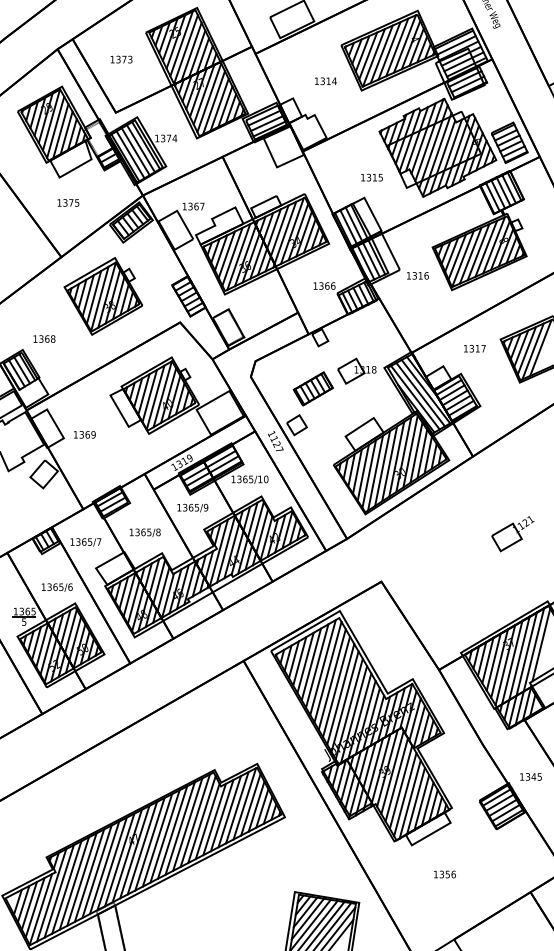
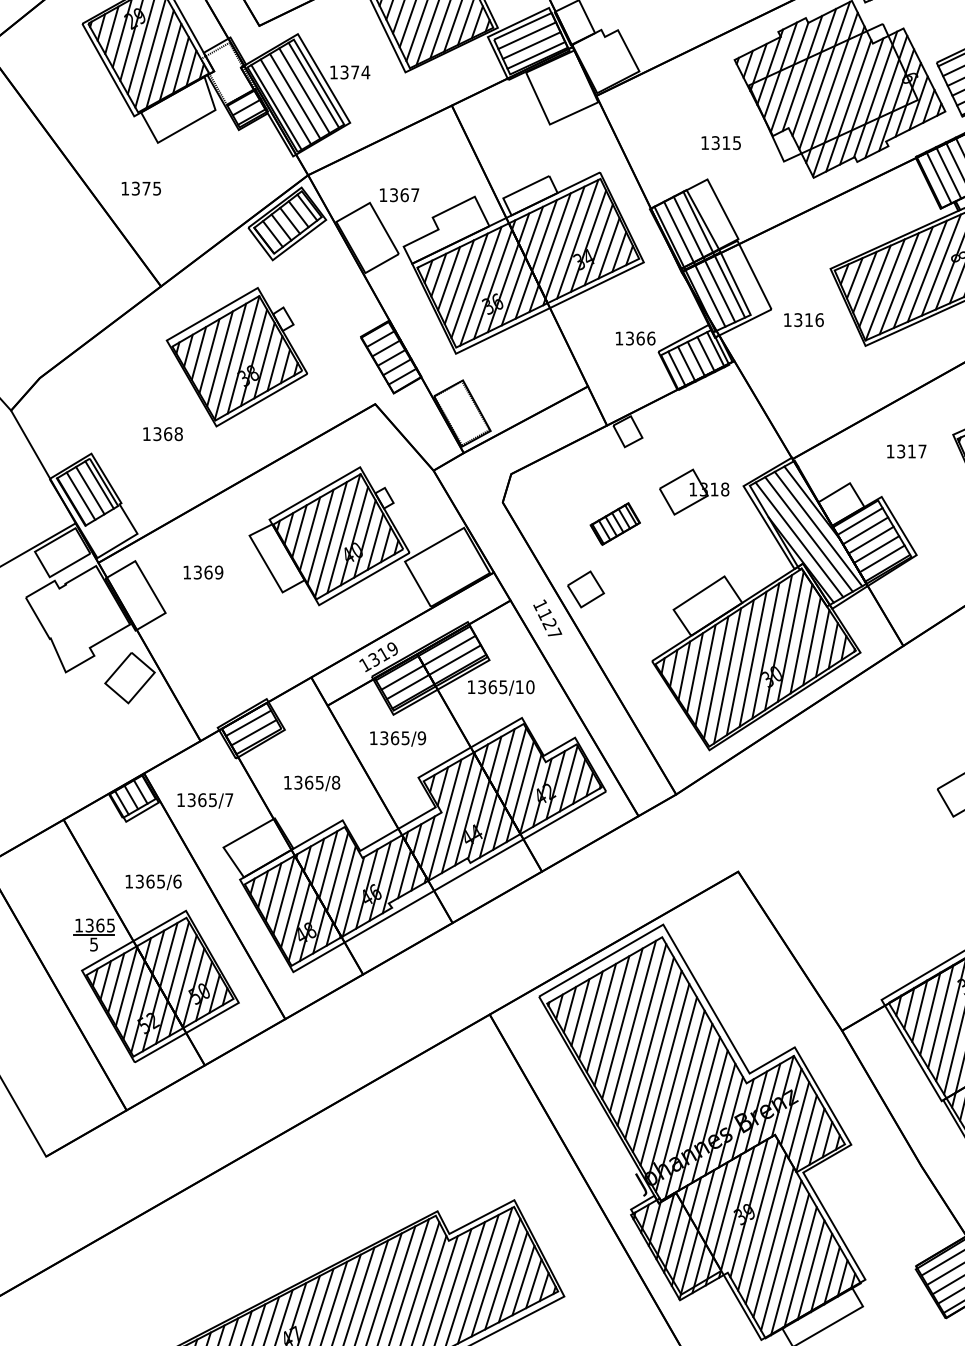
text: (68, 202) -> (141, 187), moved
text: (44, 338) -> (163, 433), moved
part: (312, 388) -> (613, 523), size x0.7
text: (84, 434) -> (202, 571), moved

